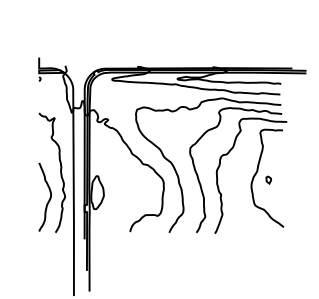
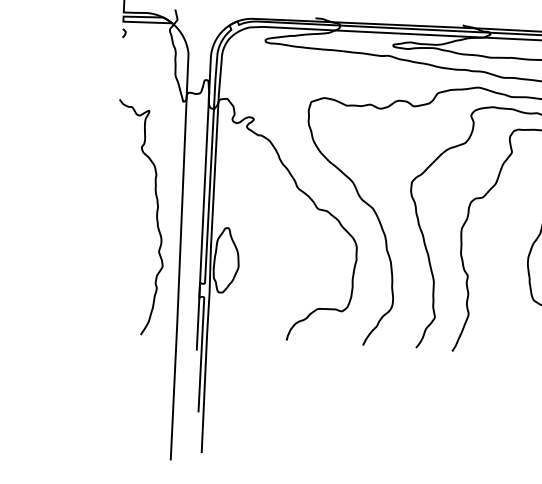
curve: (48, 199) -> (129, 269), removed

